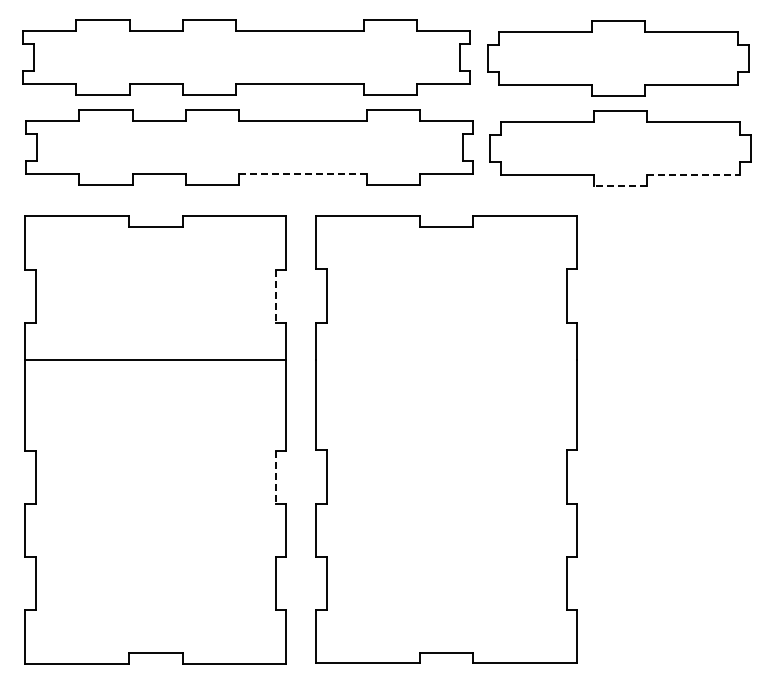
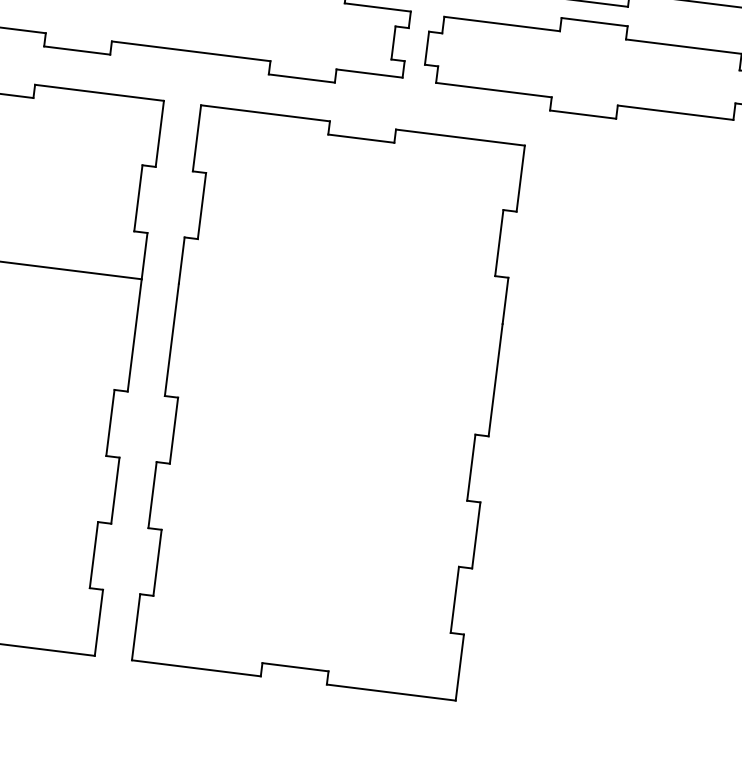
line: (303, 174) -> (191, 51), dashed -> solid
line: (693, 175) -> (675, 113), dashed -> solid
line: (620, 185) -> (583, 114), dashed -> solid
line: (275, 296) -> (138, 198), dashed -> solid
line: (275, 477) -> (110, 423), dashed -> solid

